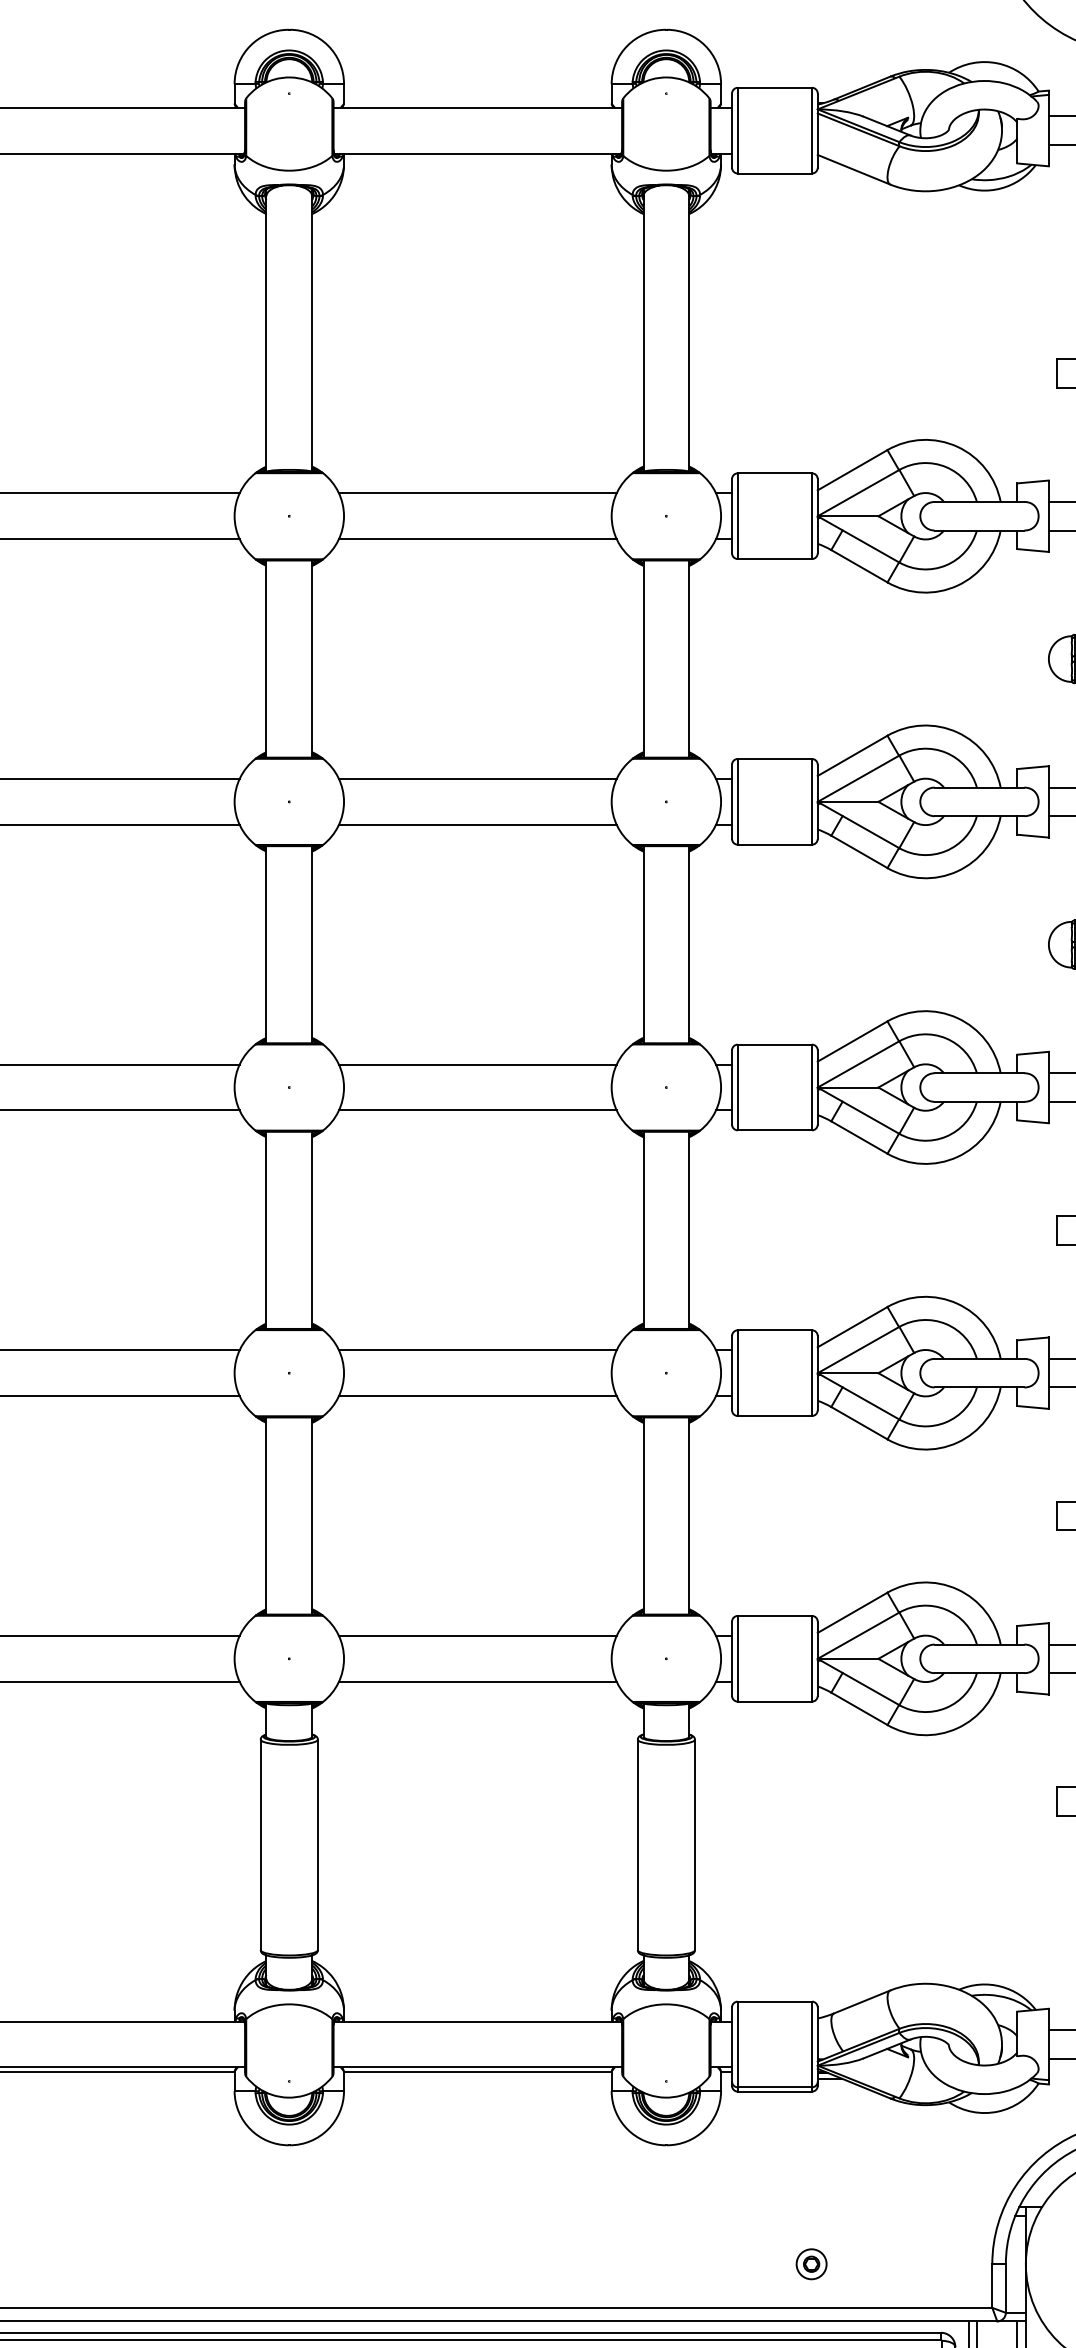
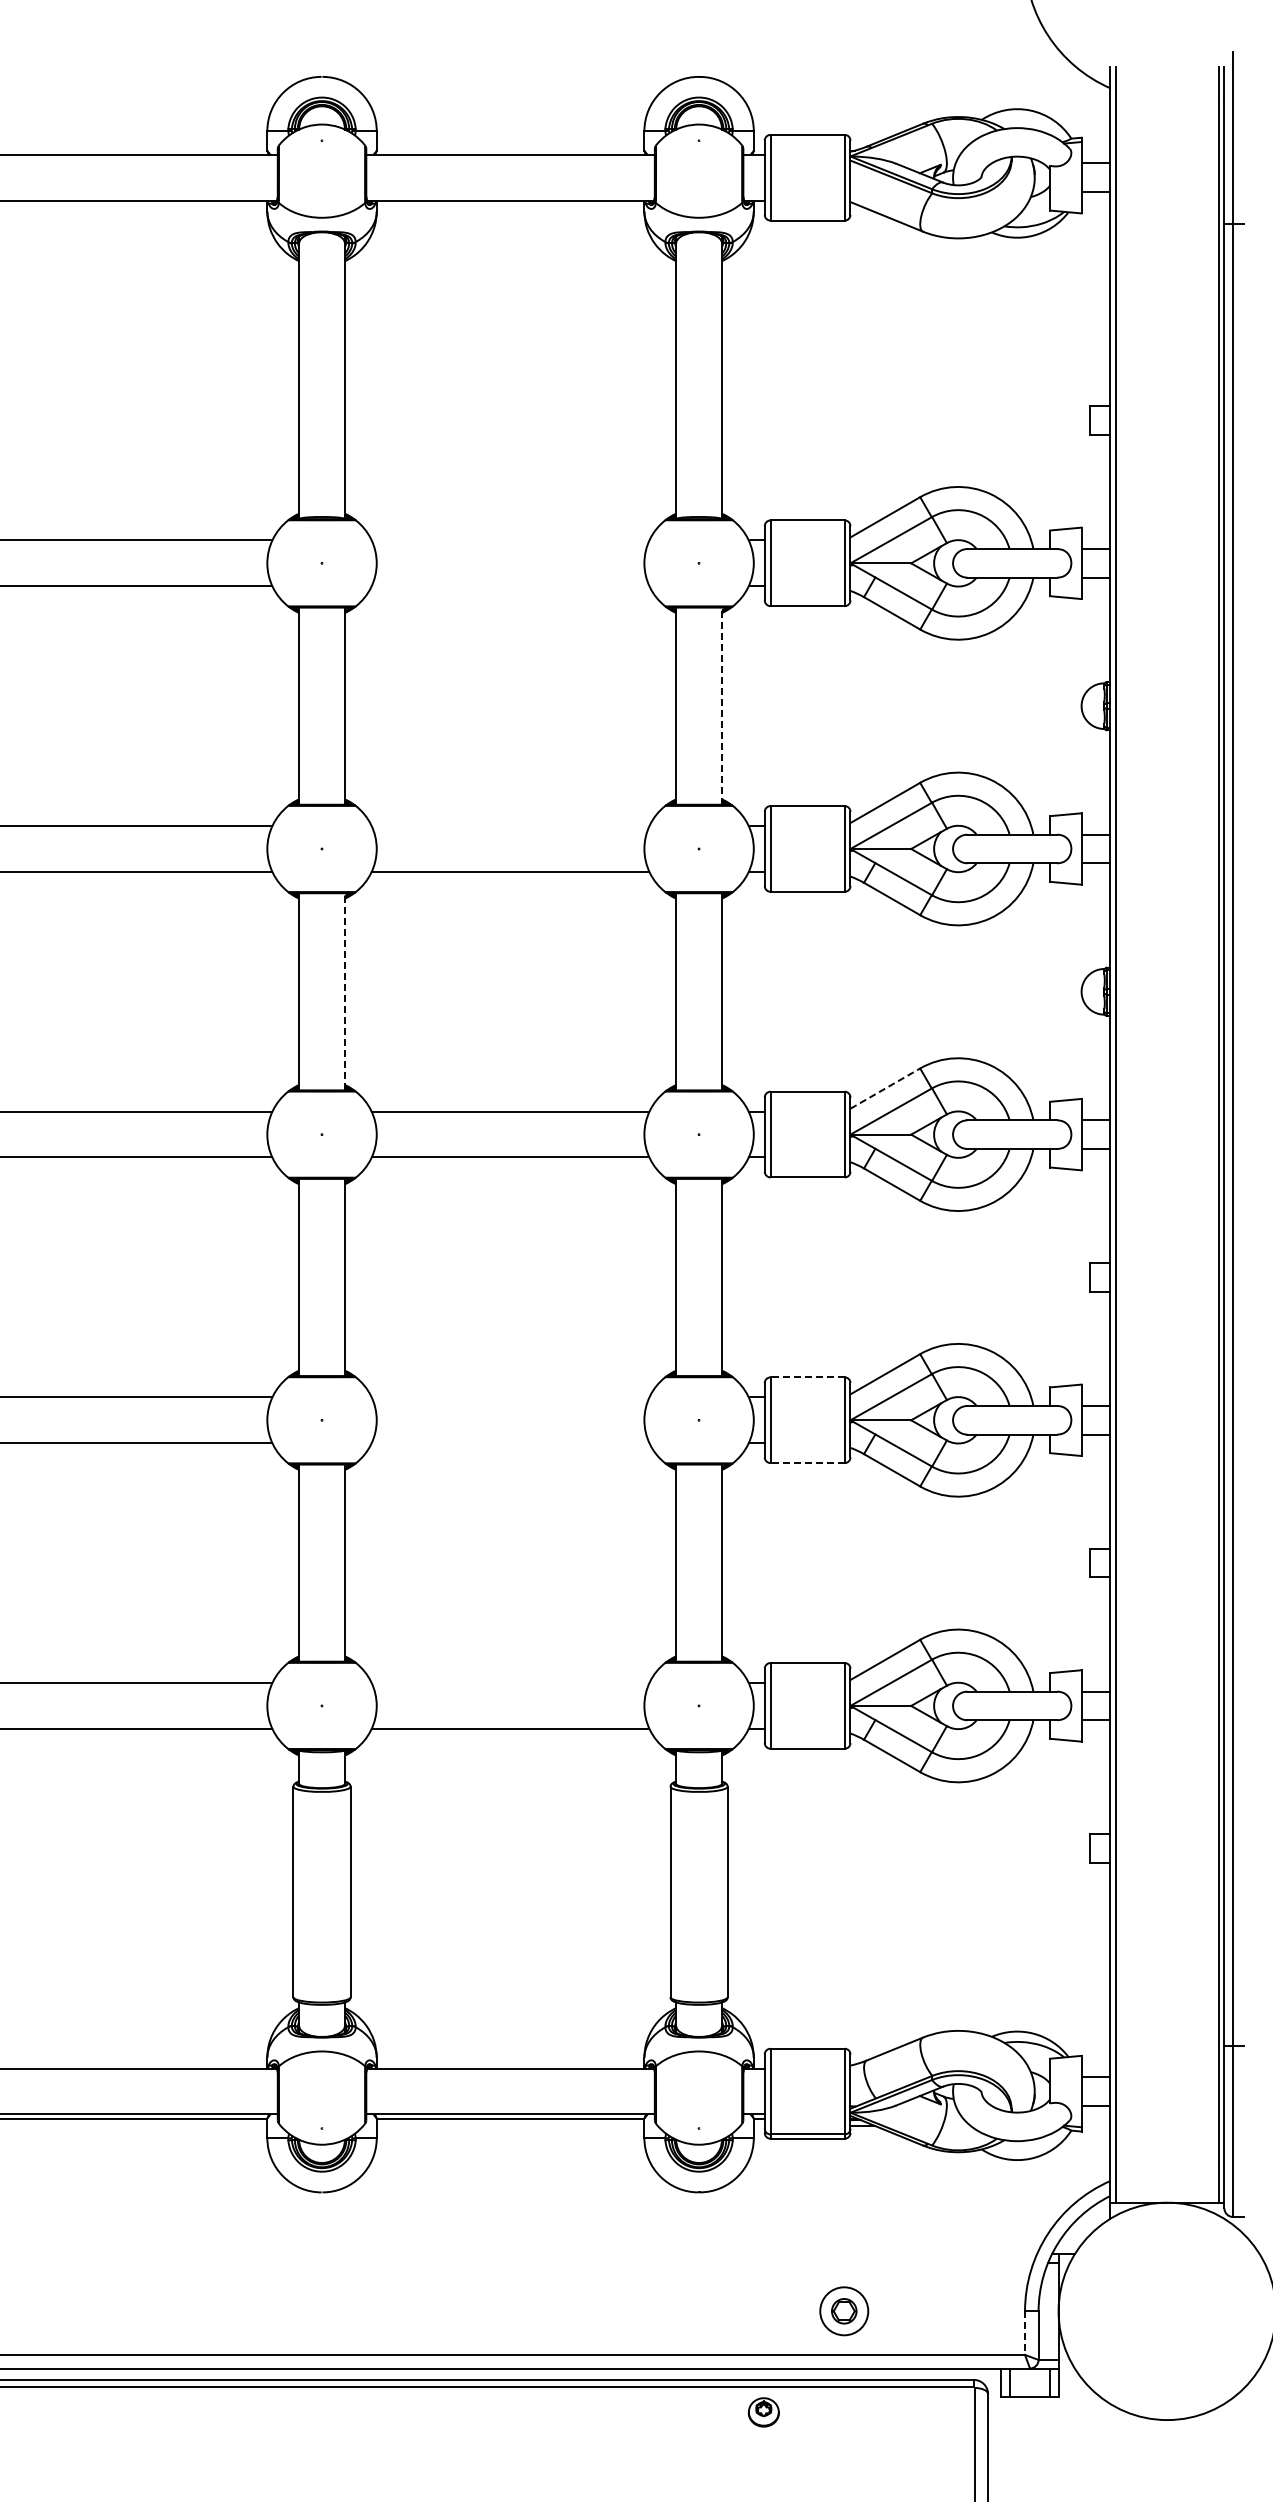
line: (477, 493) -> (510, 540), removed
line: (477, 539) -> (510, 586), removed
line: (688, 659) -> (721, 706), solid -> dashed
line: (477, 779) -> (510, 826), removed
line: (311, 944) -> (344, 991), solid -> dashed
line: (852, 1041) -> (885, 1088), solid -> dashed
line: (774, 1330) -> (807, 1377), solid -> dashed
line: (477, 1350) -> (510, 1397), removed
line: (477, 1396) -> (510, 1443), removed
line: (774, 1416) -> (807, 1463), solid -> dashed
line: (477, 1636) -> (510, 1683), removed
part: (811, 2264) -> (844, 2311), size x1.6
line: (992, 2286) -> (1025, 2333), solid -> dashed

